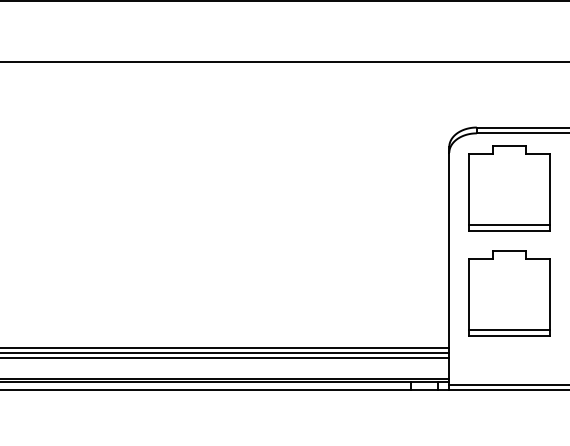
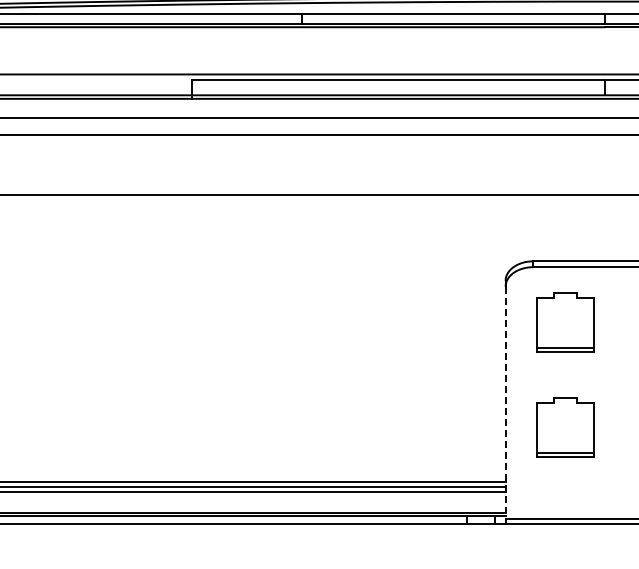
part: (509, 187) -> (565, 321), size x0.7
line: (449, 271) -> (505, 405), solid -> dashed
part: (509, 293) -> (565, 427), size x0.7

